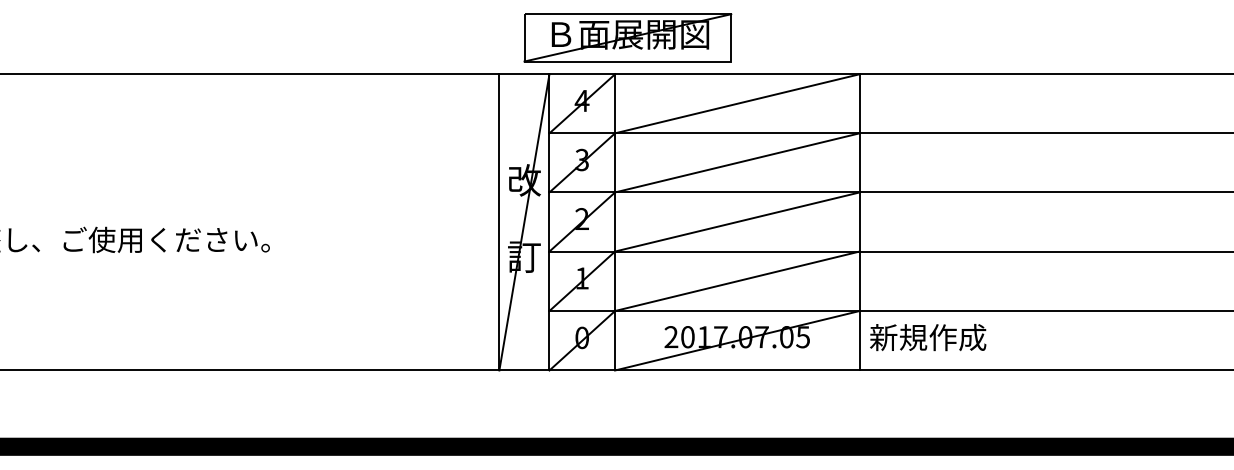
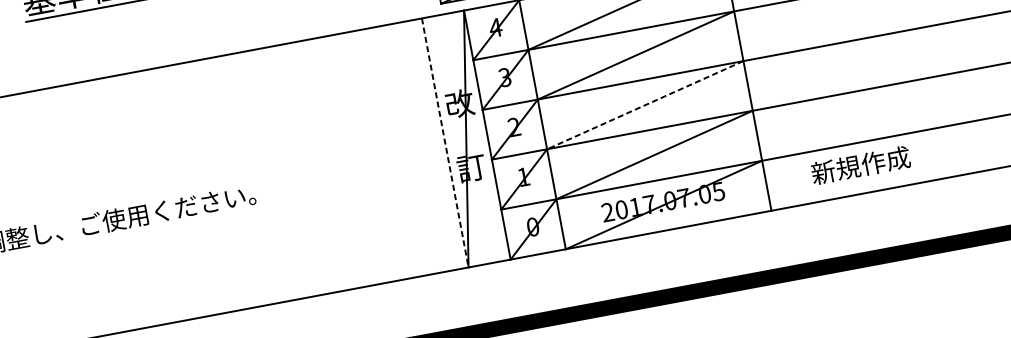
line: (499, 222) -> (445, 143), solid -> dashed
line: (737, 222) -> (645, 105), solid -> dashed
text: (928, 337) -> (861, 165), moved

